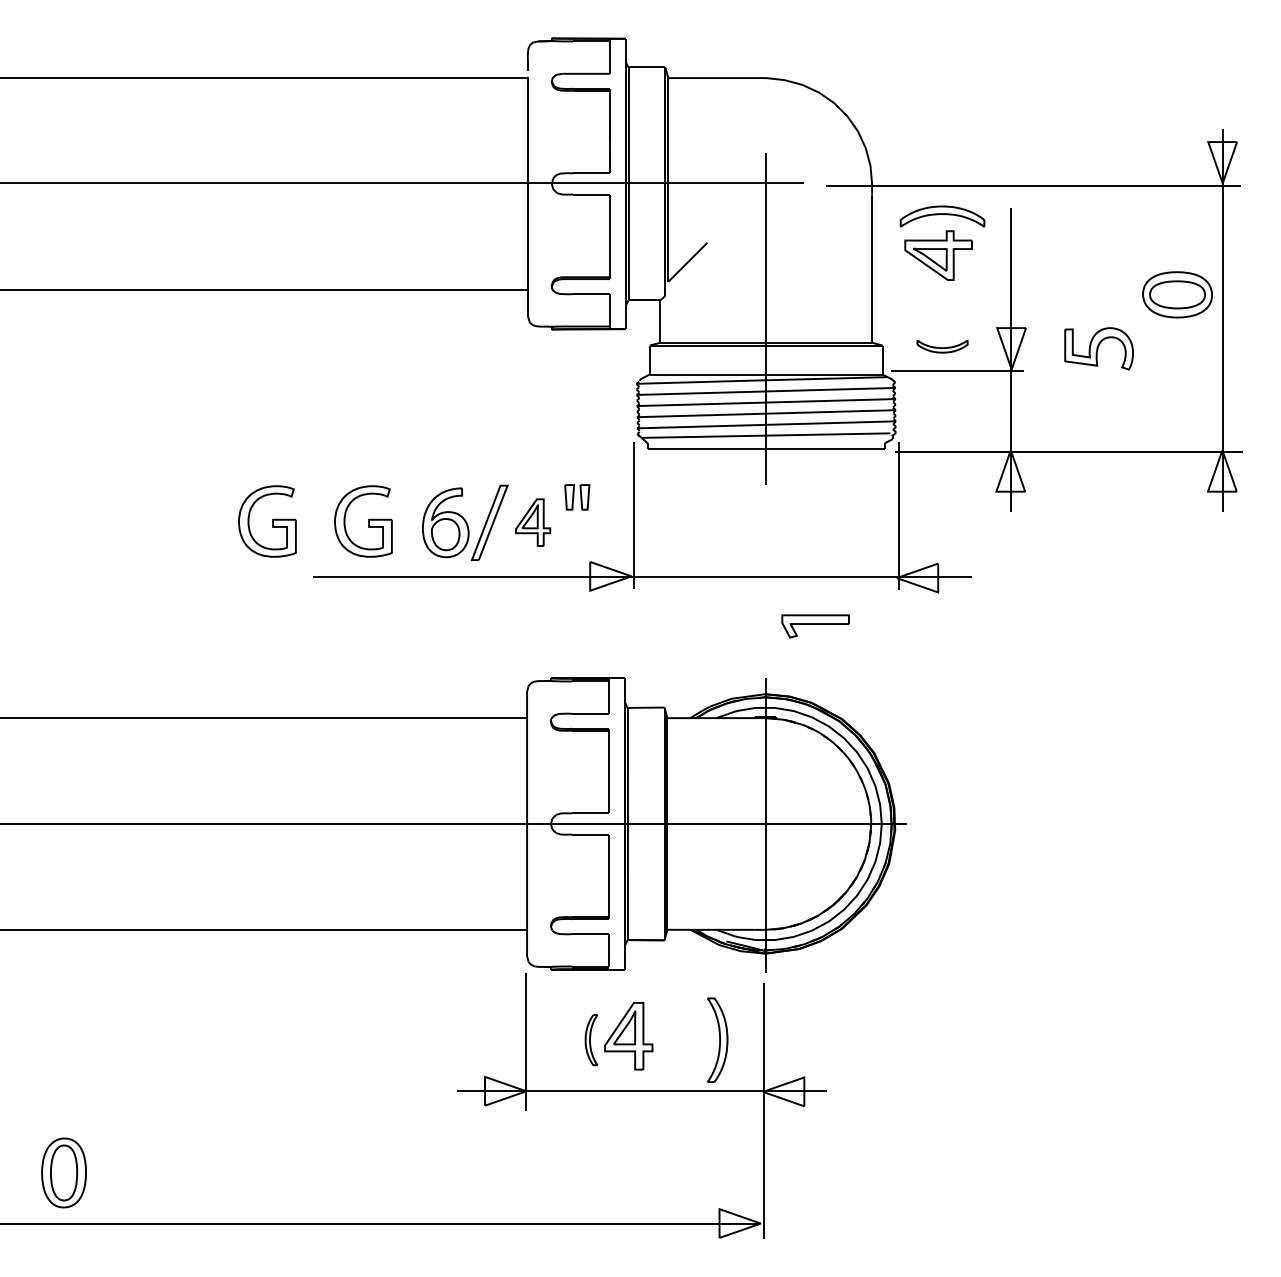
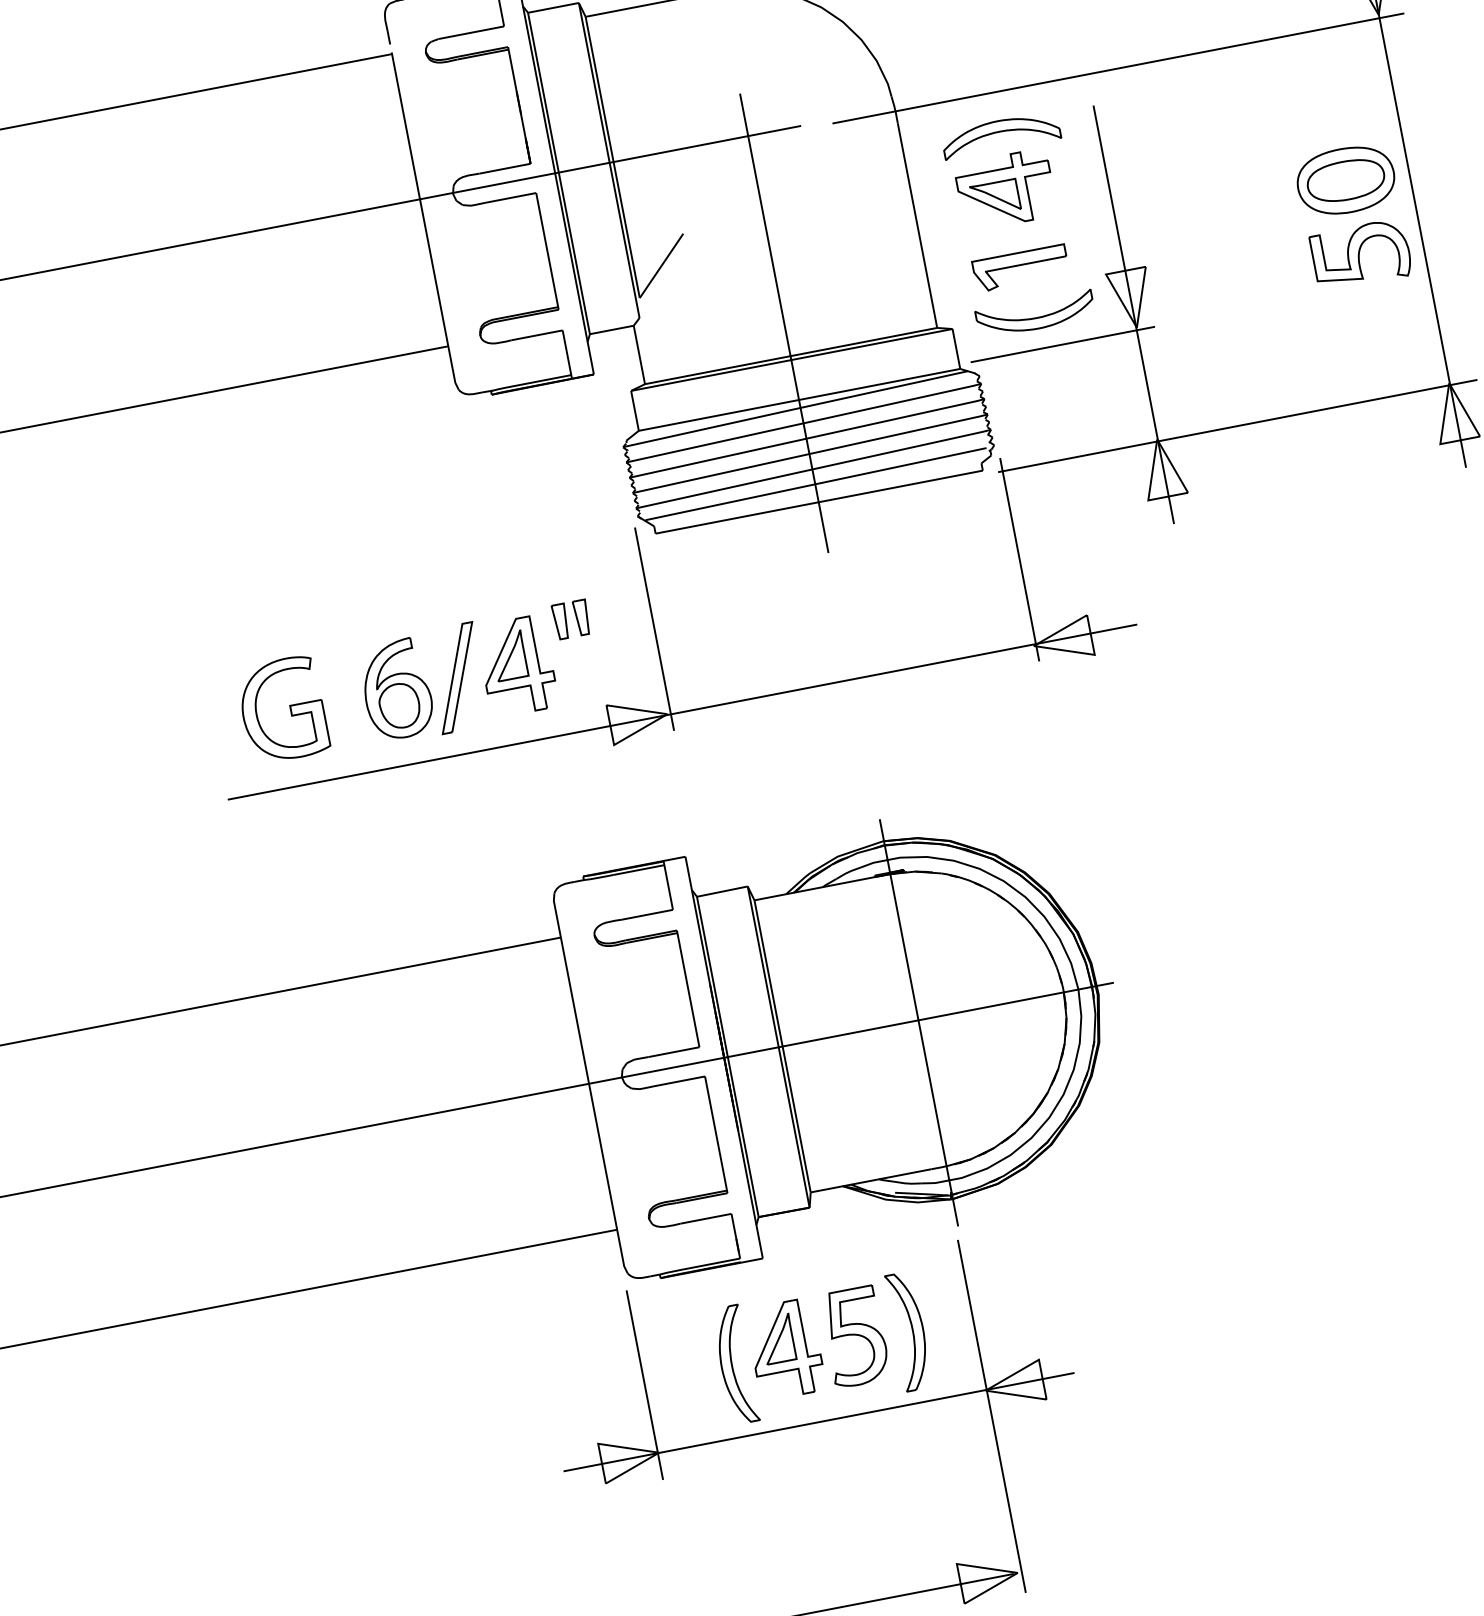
part: (942, 346) -> (1035, 314), size x1.67
part: (1098, 348) -> (1360, 254), moved
part: (267, 521) -> (150, 735), removed
part: (532, 522) -> (516, 666), size x1.43
part: (815, 626) -> (1020, 268), moved
part: (678, 1036) -> (854, 1336), added
part: (591, 1039) -> (735, 1363), size x1.67

